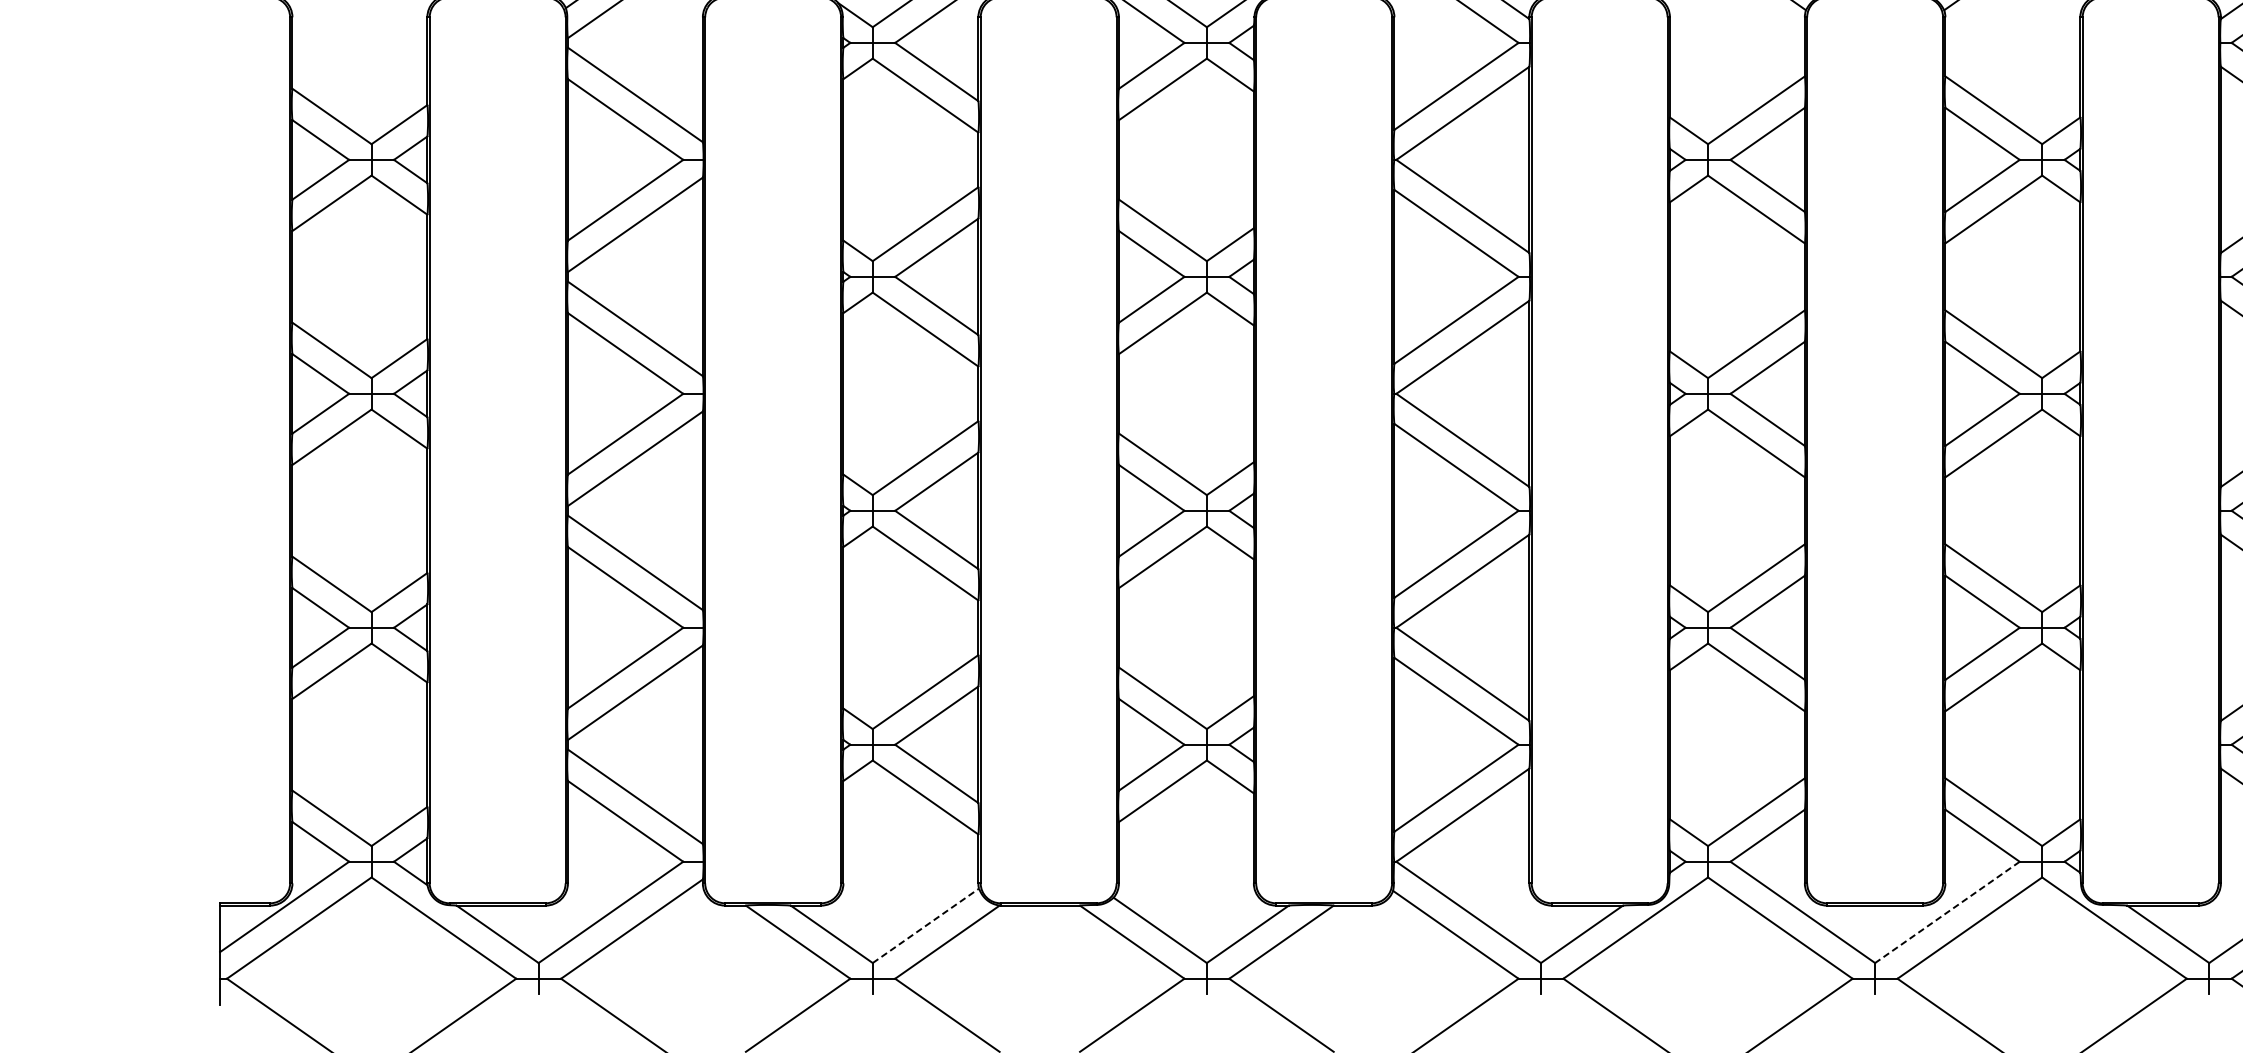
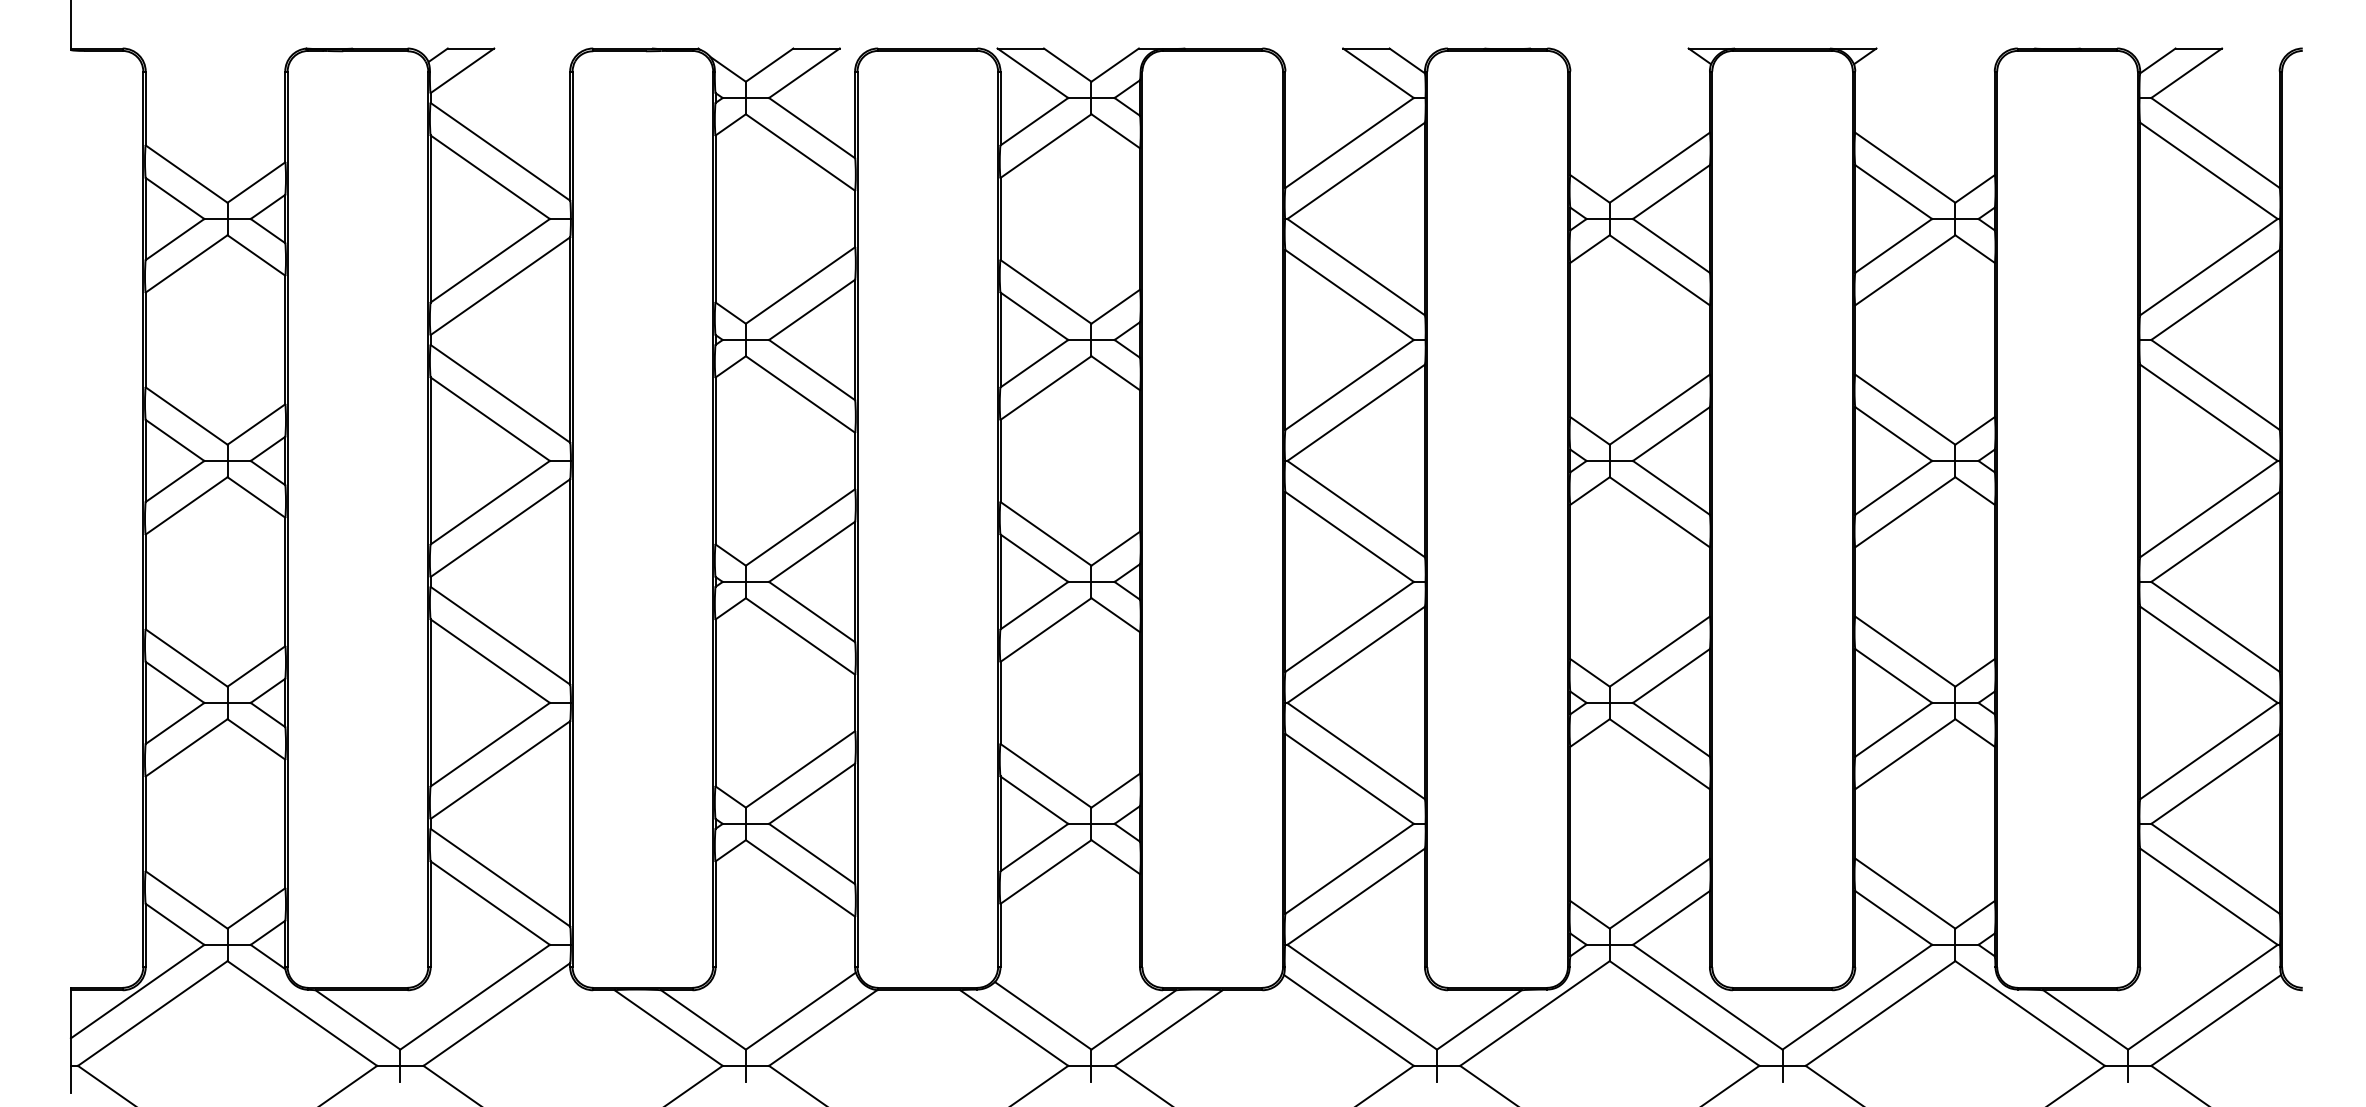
line: (1946, 912) -> (1856, 997), dashed -> solid
line: (926, 925) -> (801, 1010), dashed -> solid

